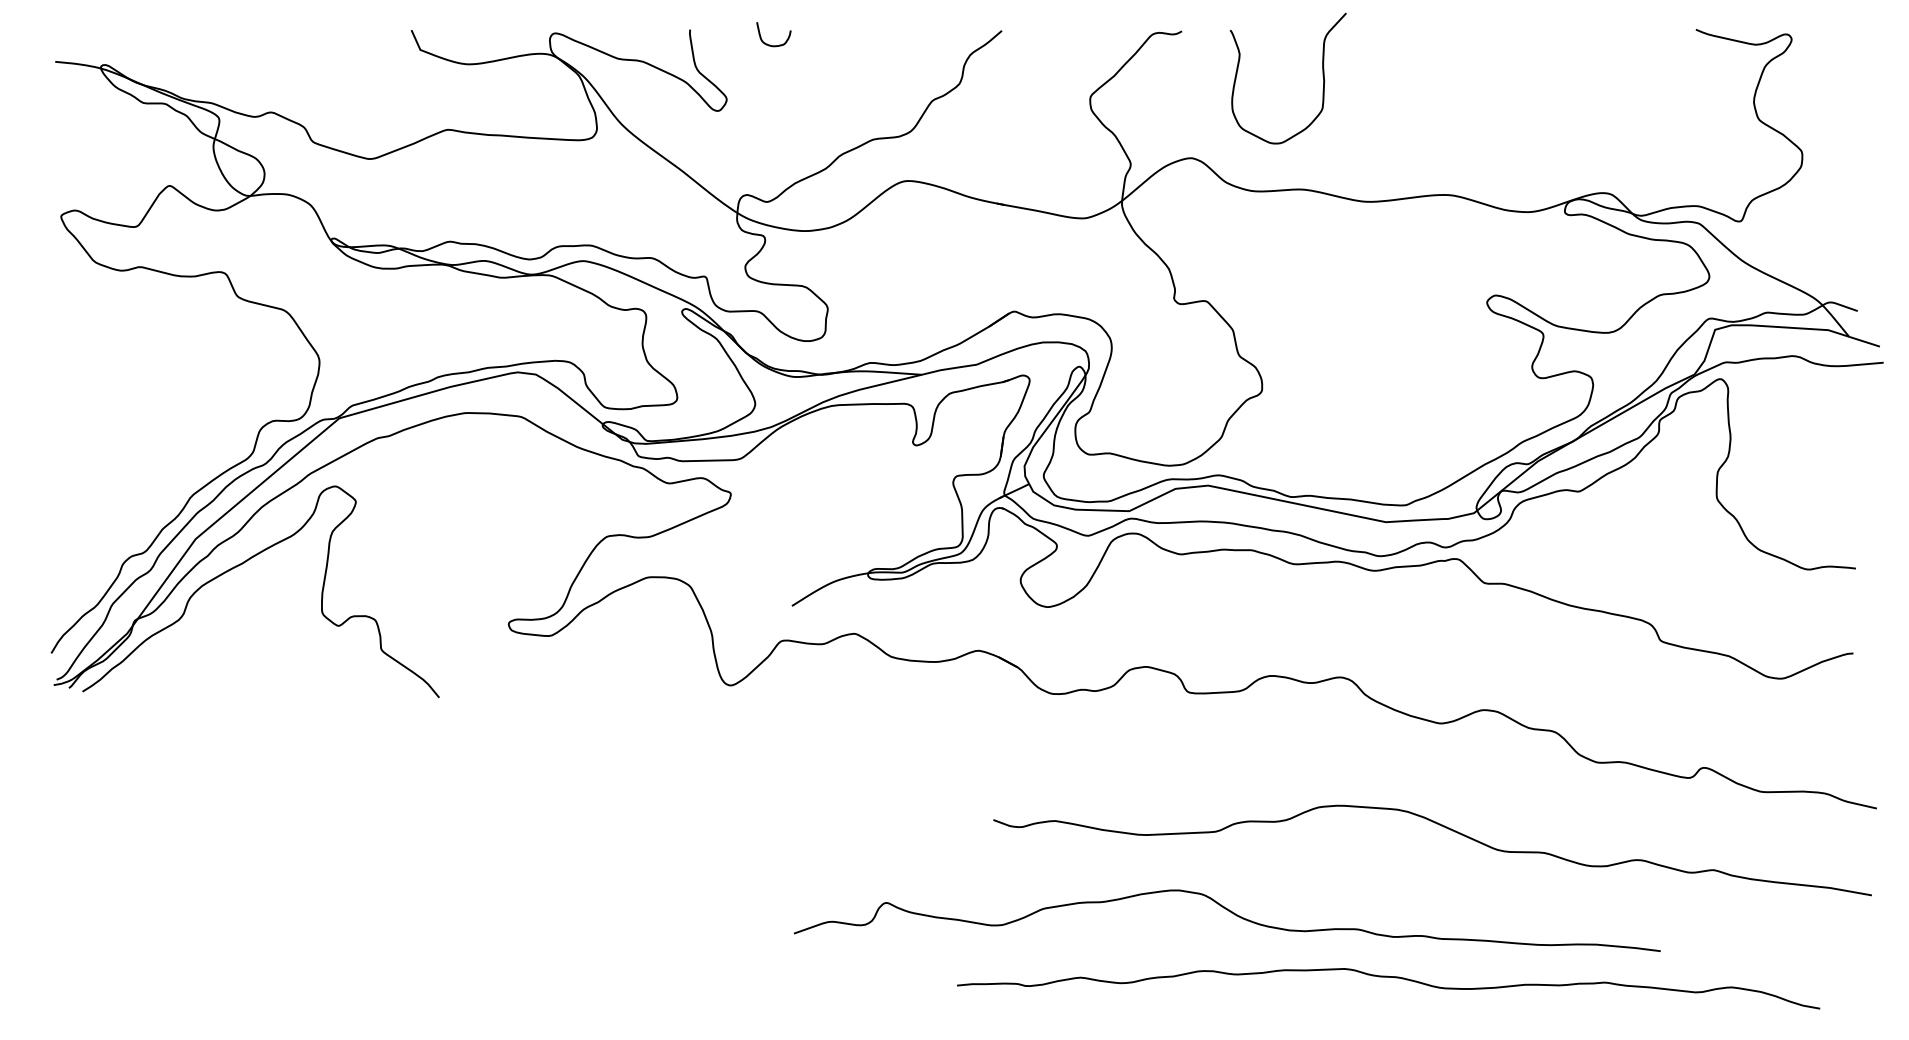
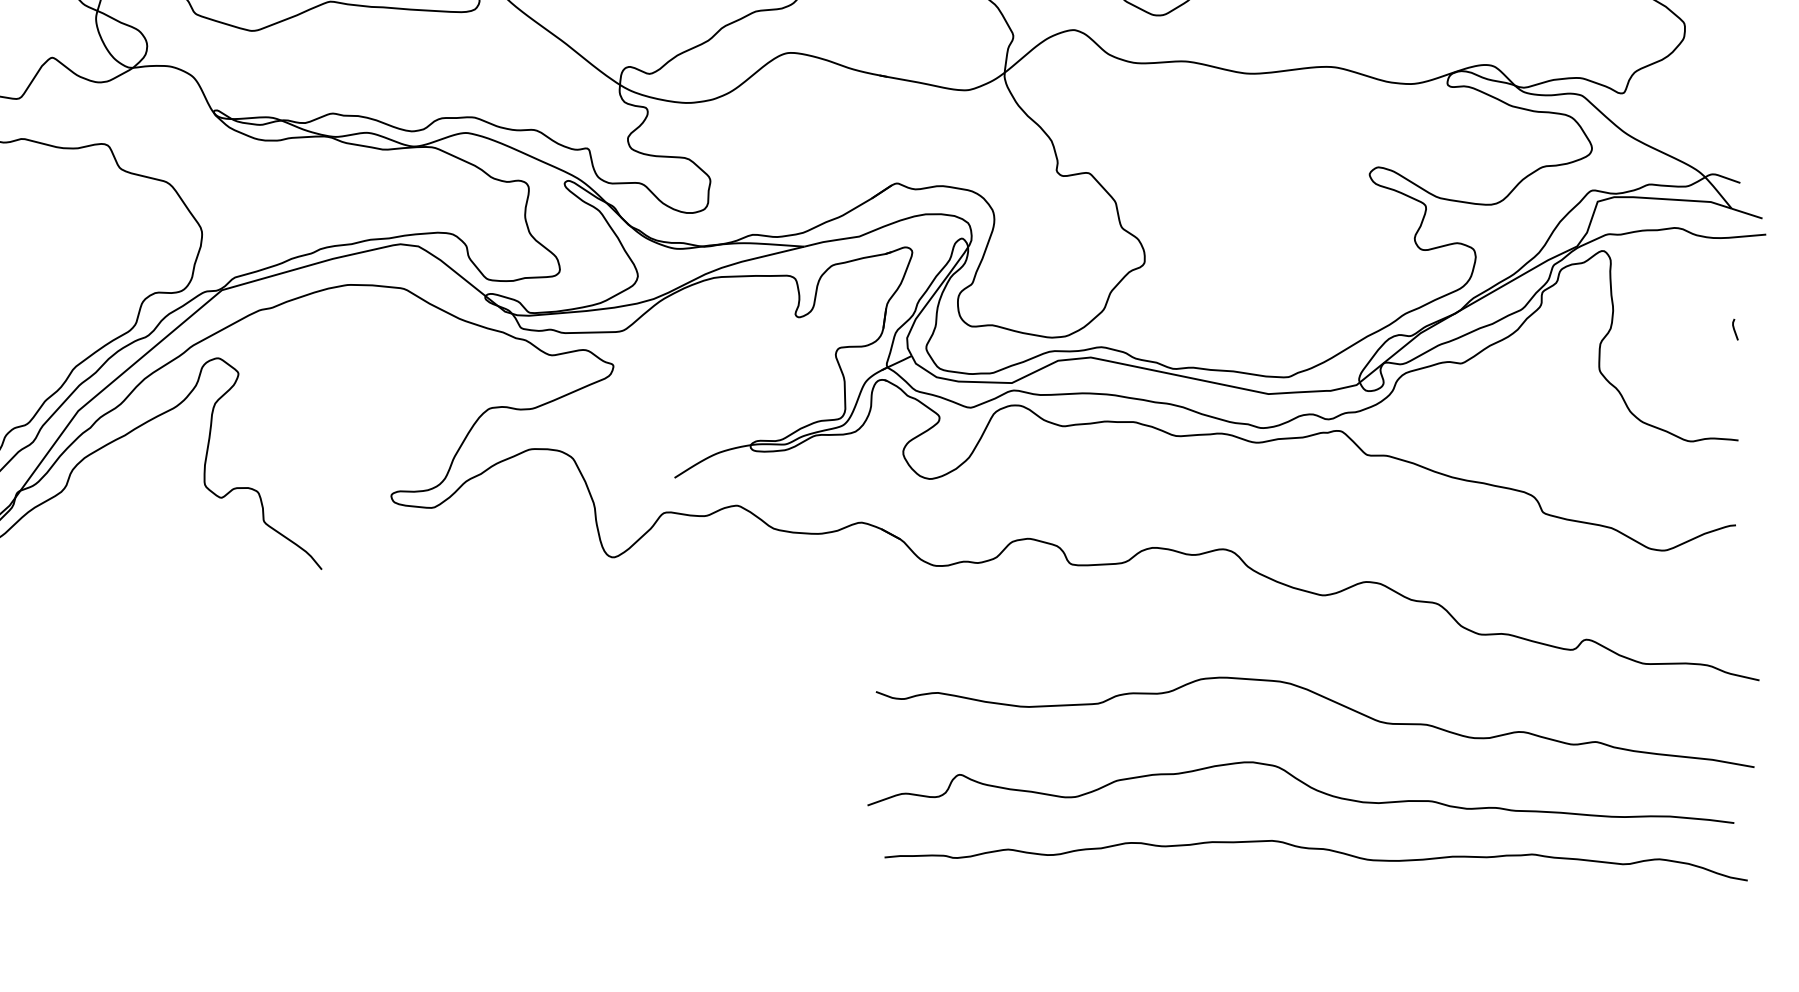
line: (1852, 457) -> (1735, 329), added
curve: (1231, 913) -> (1305, 785), moved
curve: (1388, 977) -> (1316, 849), moved

